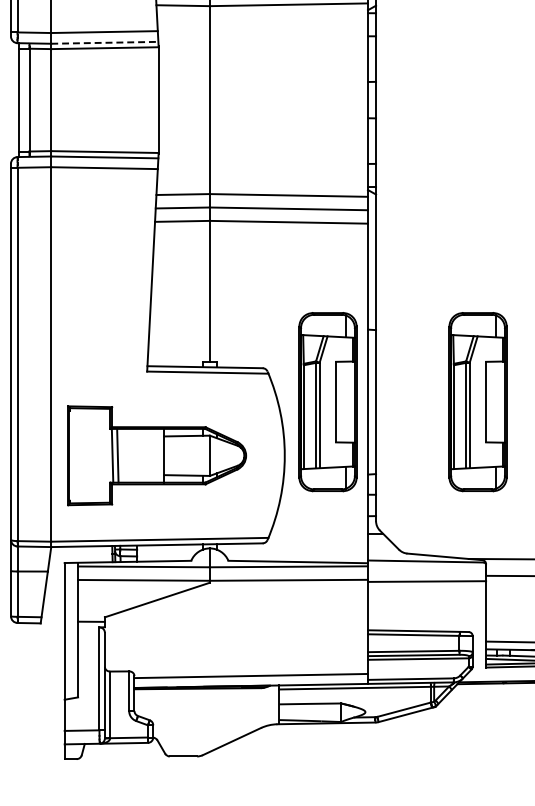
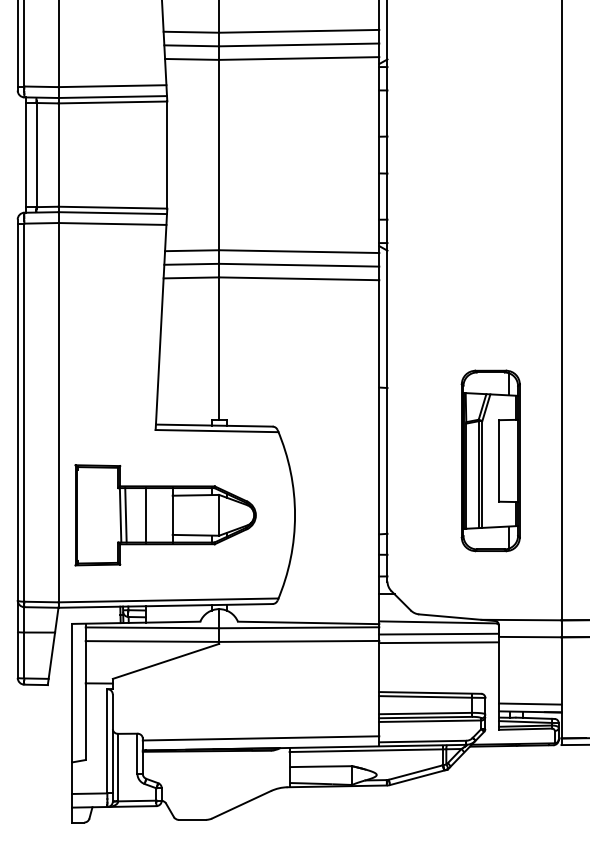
line: (105, 43) -> (113, 97), dashed -> solid
part: (327, 401) -> (338, 460), removed
line: (137, 455) -> (145, 515), added
line: (426, 572) -> (438, 633), added

